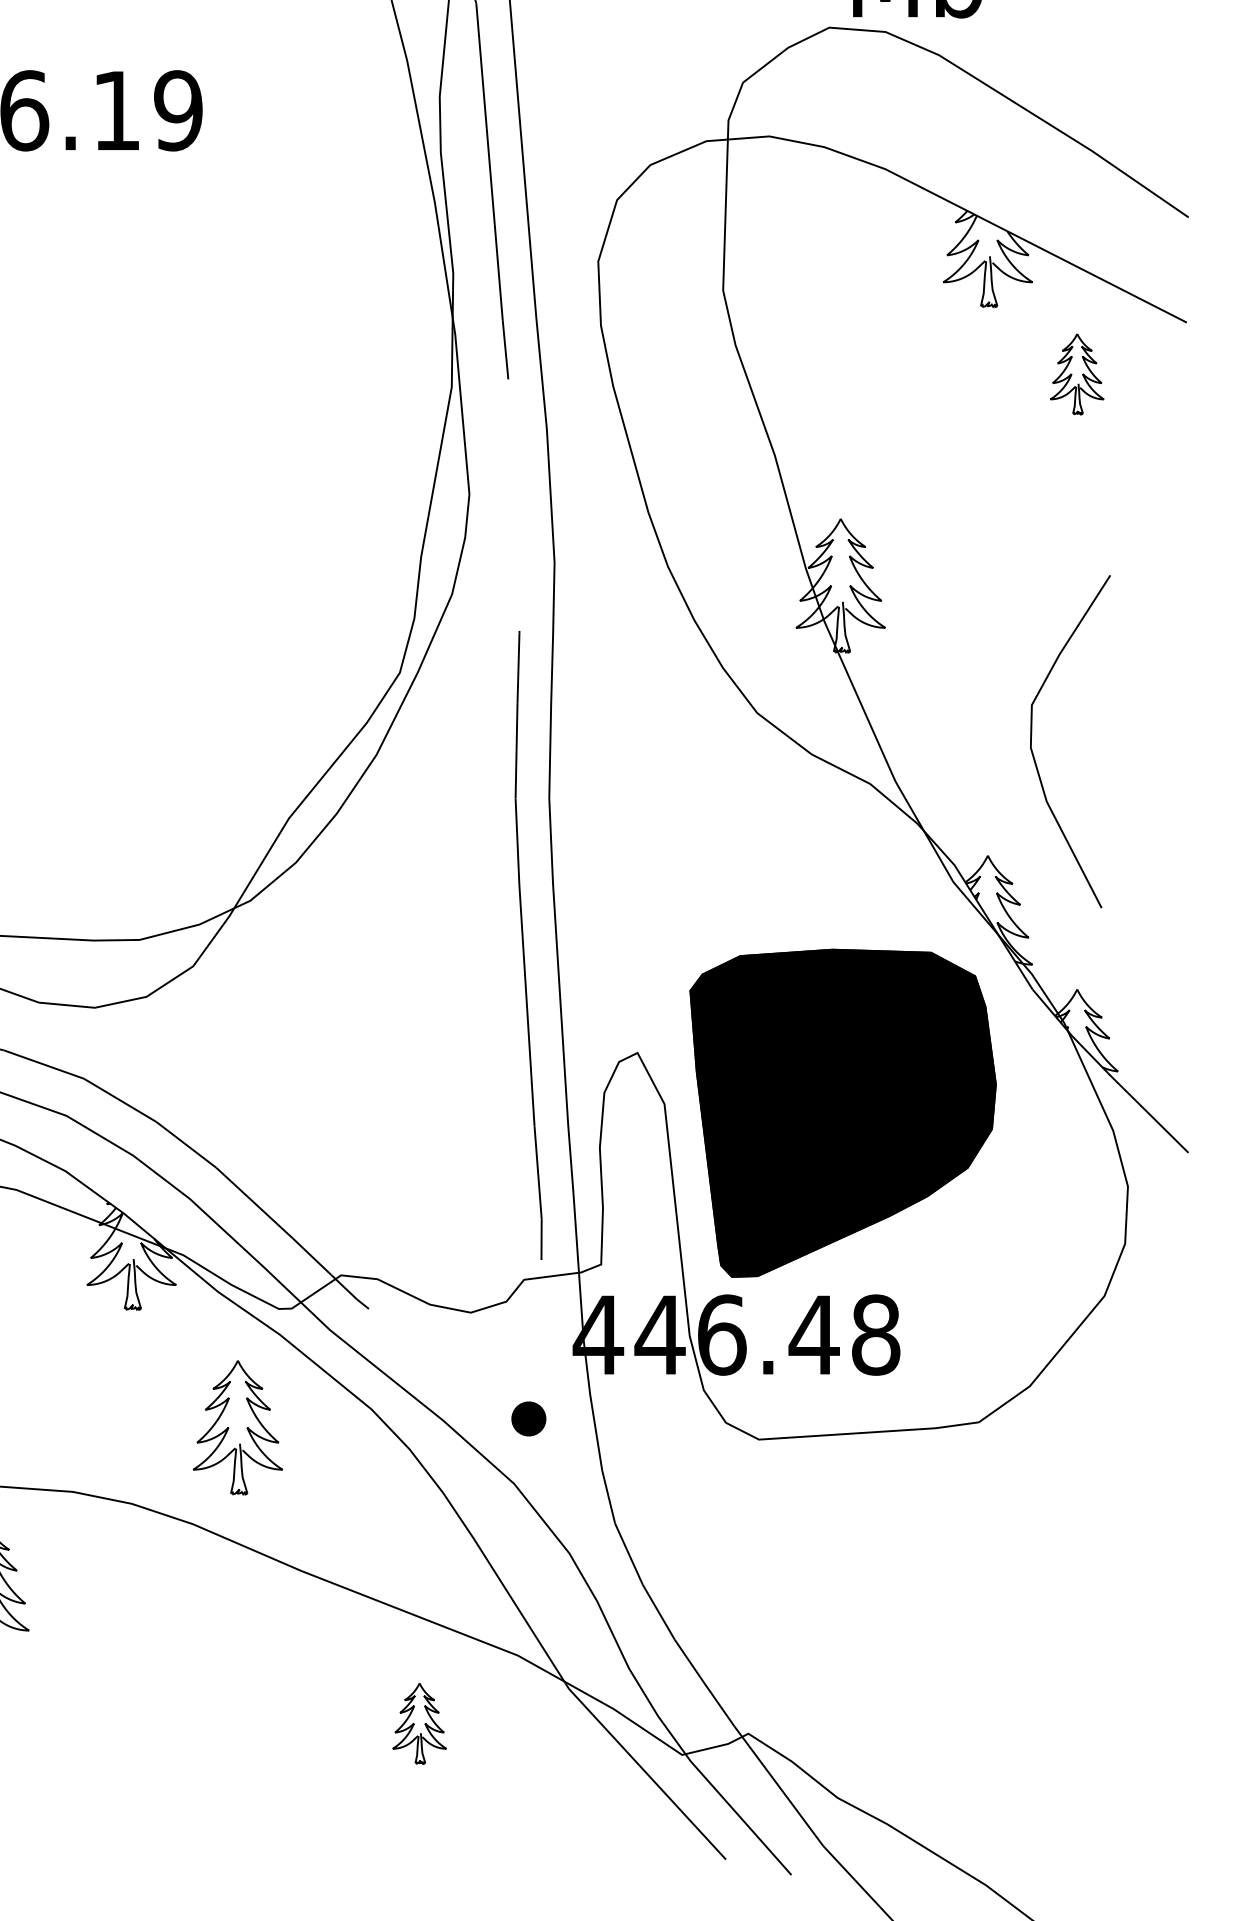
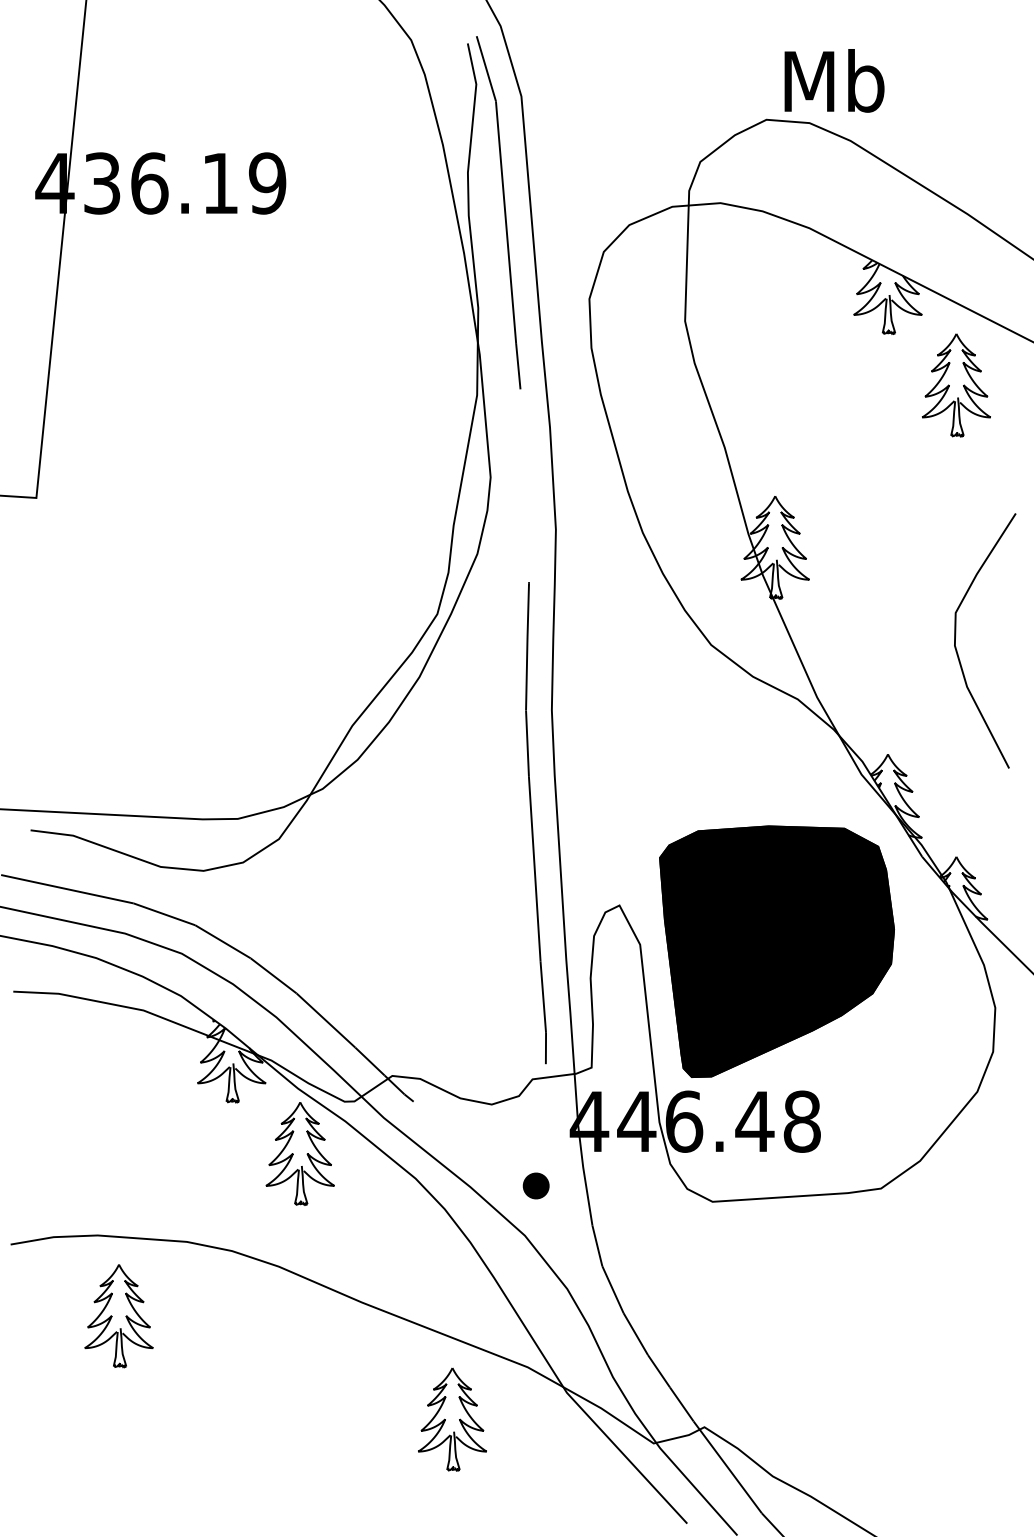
part: (1077, 374) -> (956, 385), size x1.67
curve: (1032, 733) -> (956, 634), moved
part: (236, 1427) -> (299, 1153), moved
part: (419, 1723) -> (452, 1419), size x1.67

